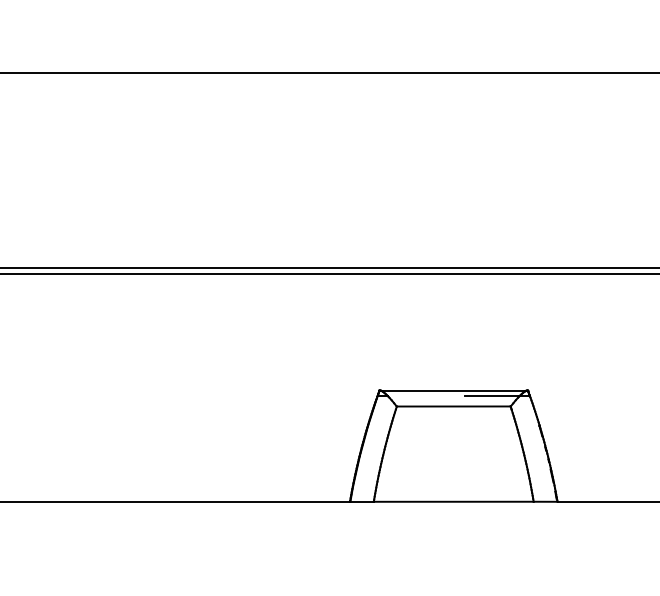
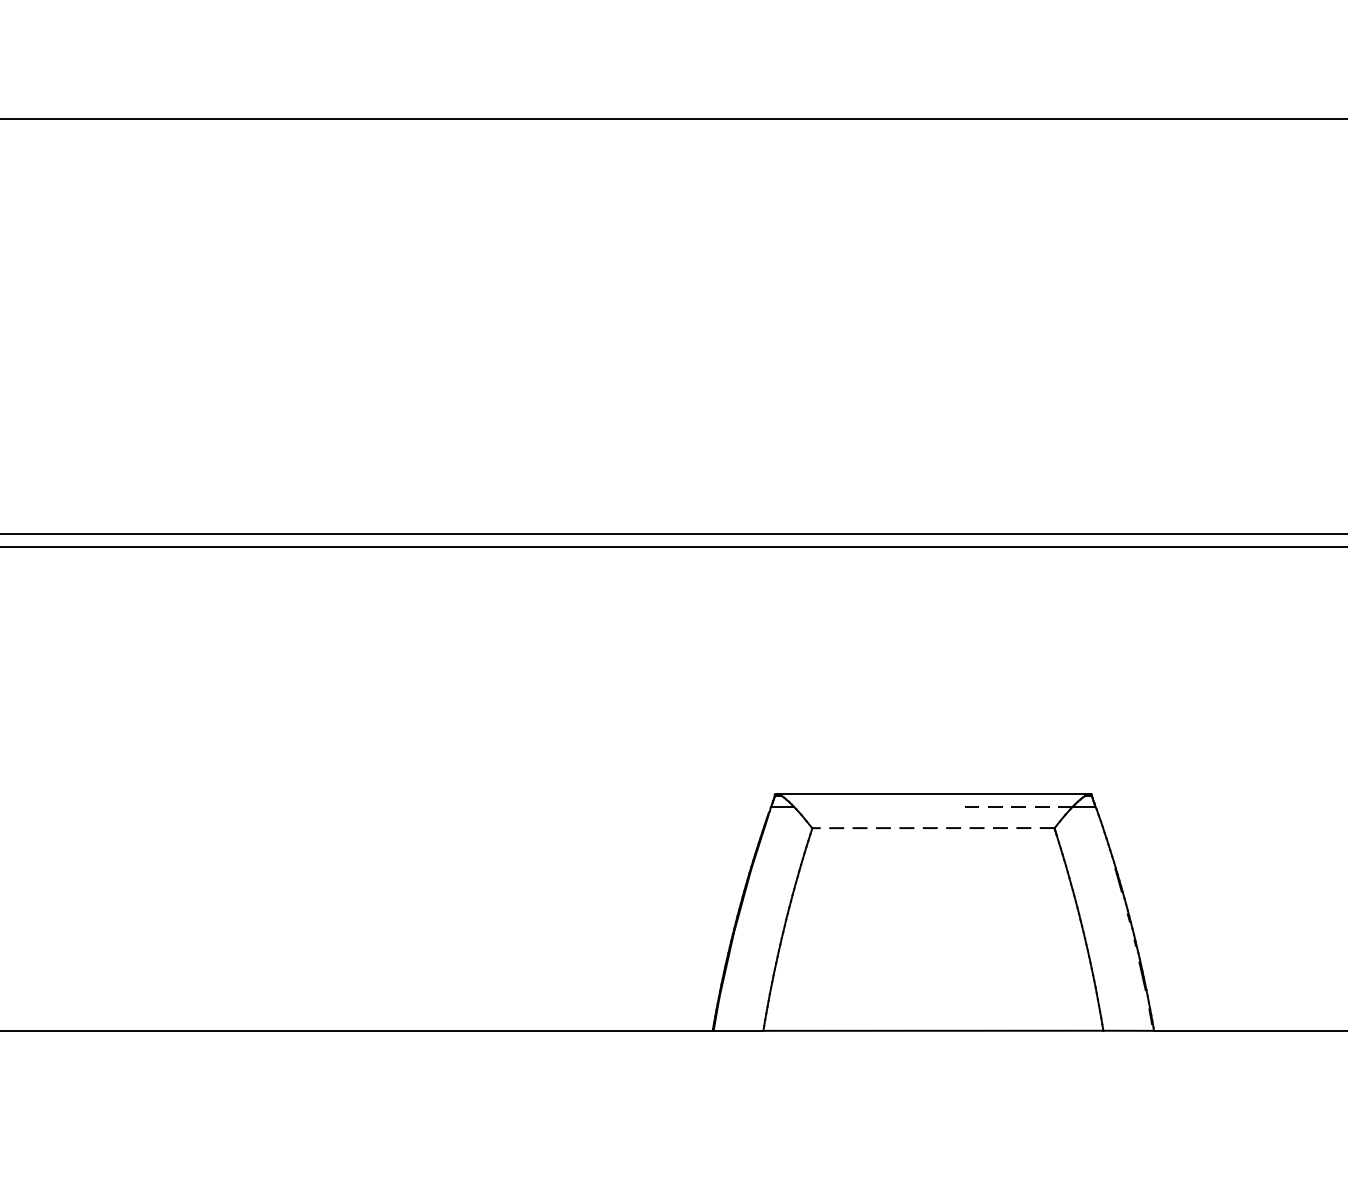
line: (491, 396) -> (1013, 806), solid -> dashed
line: (453, 406) -> (932, 828), solid -> dashed

